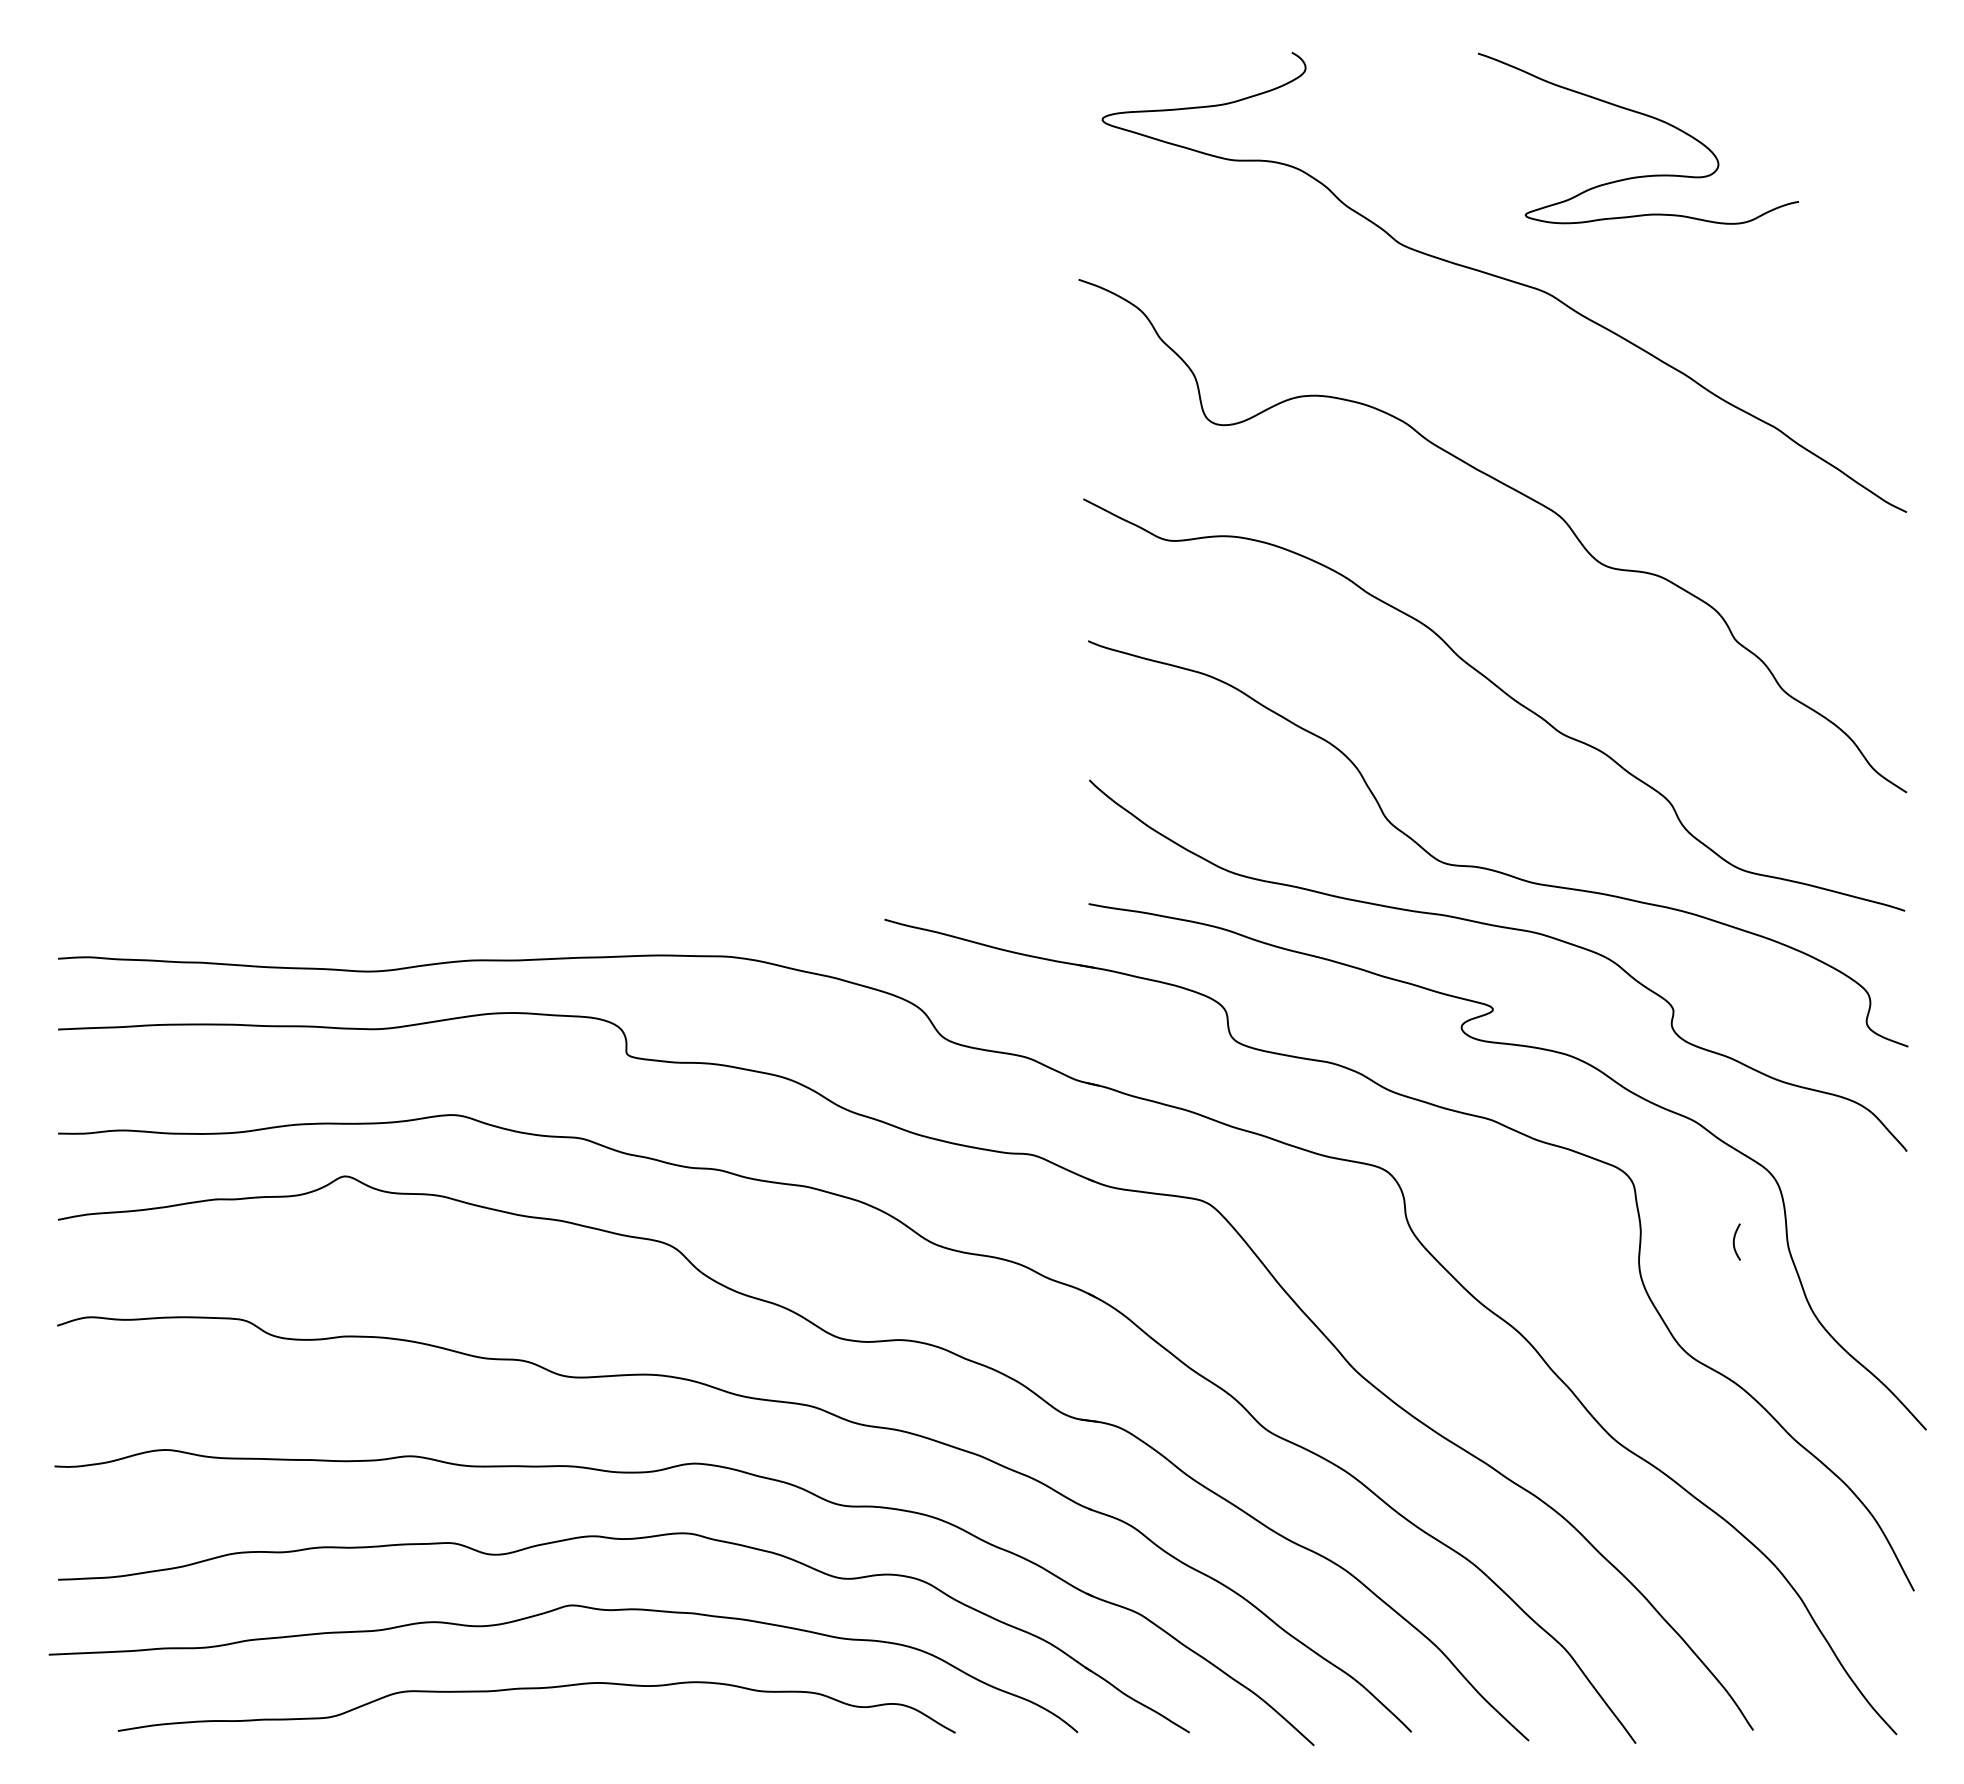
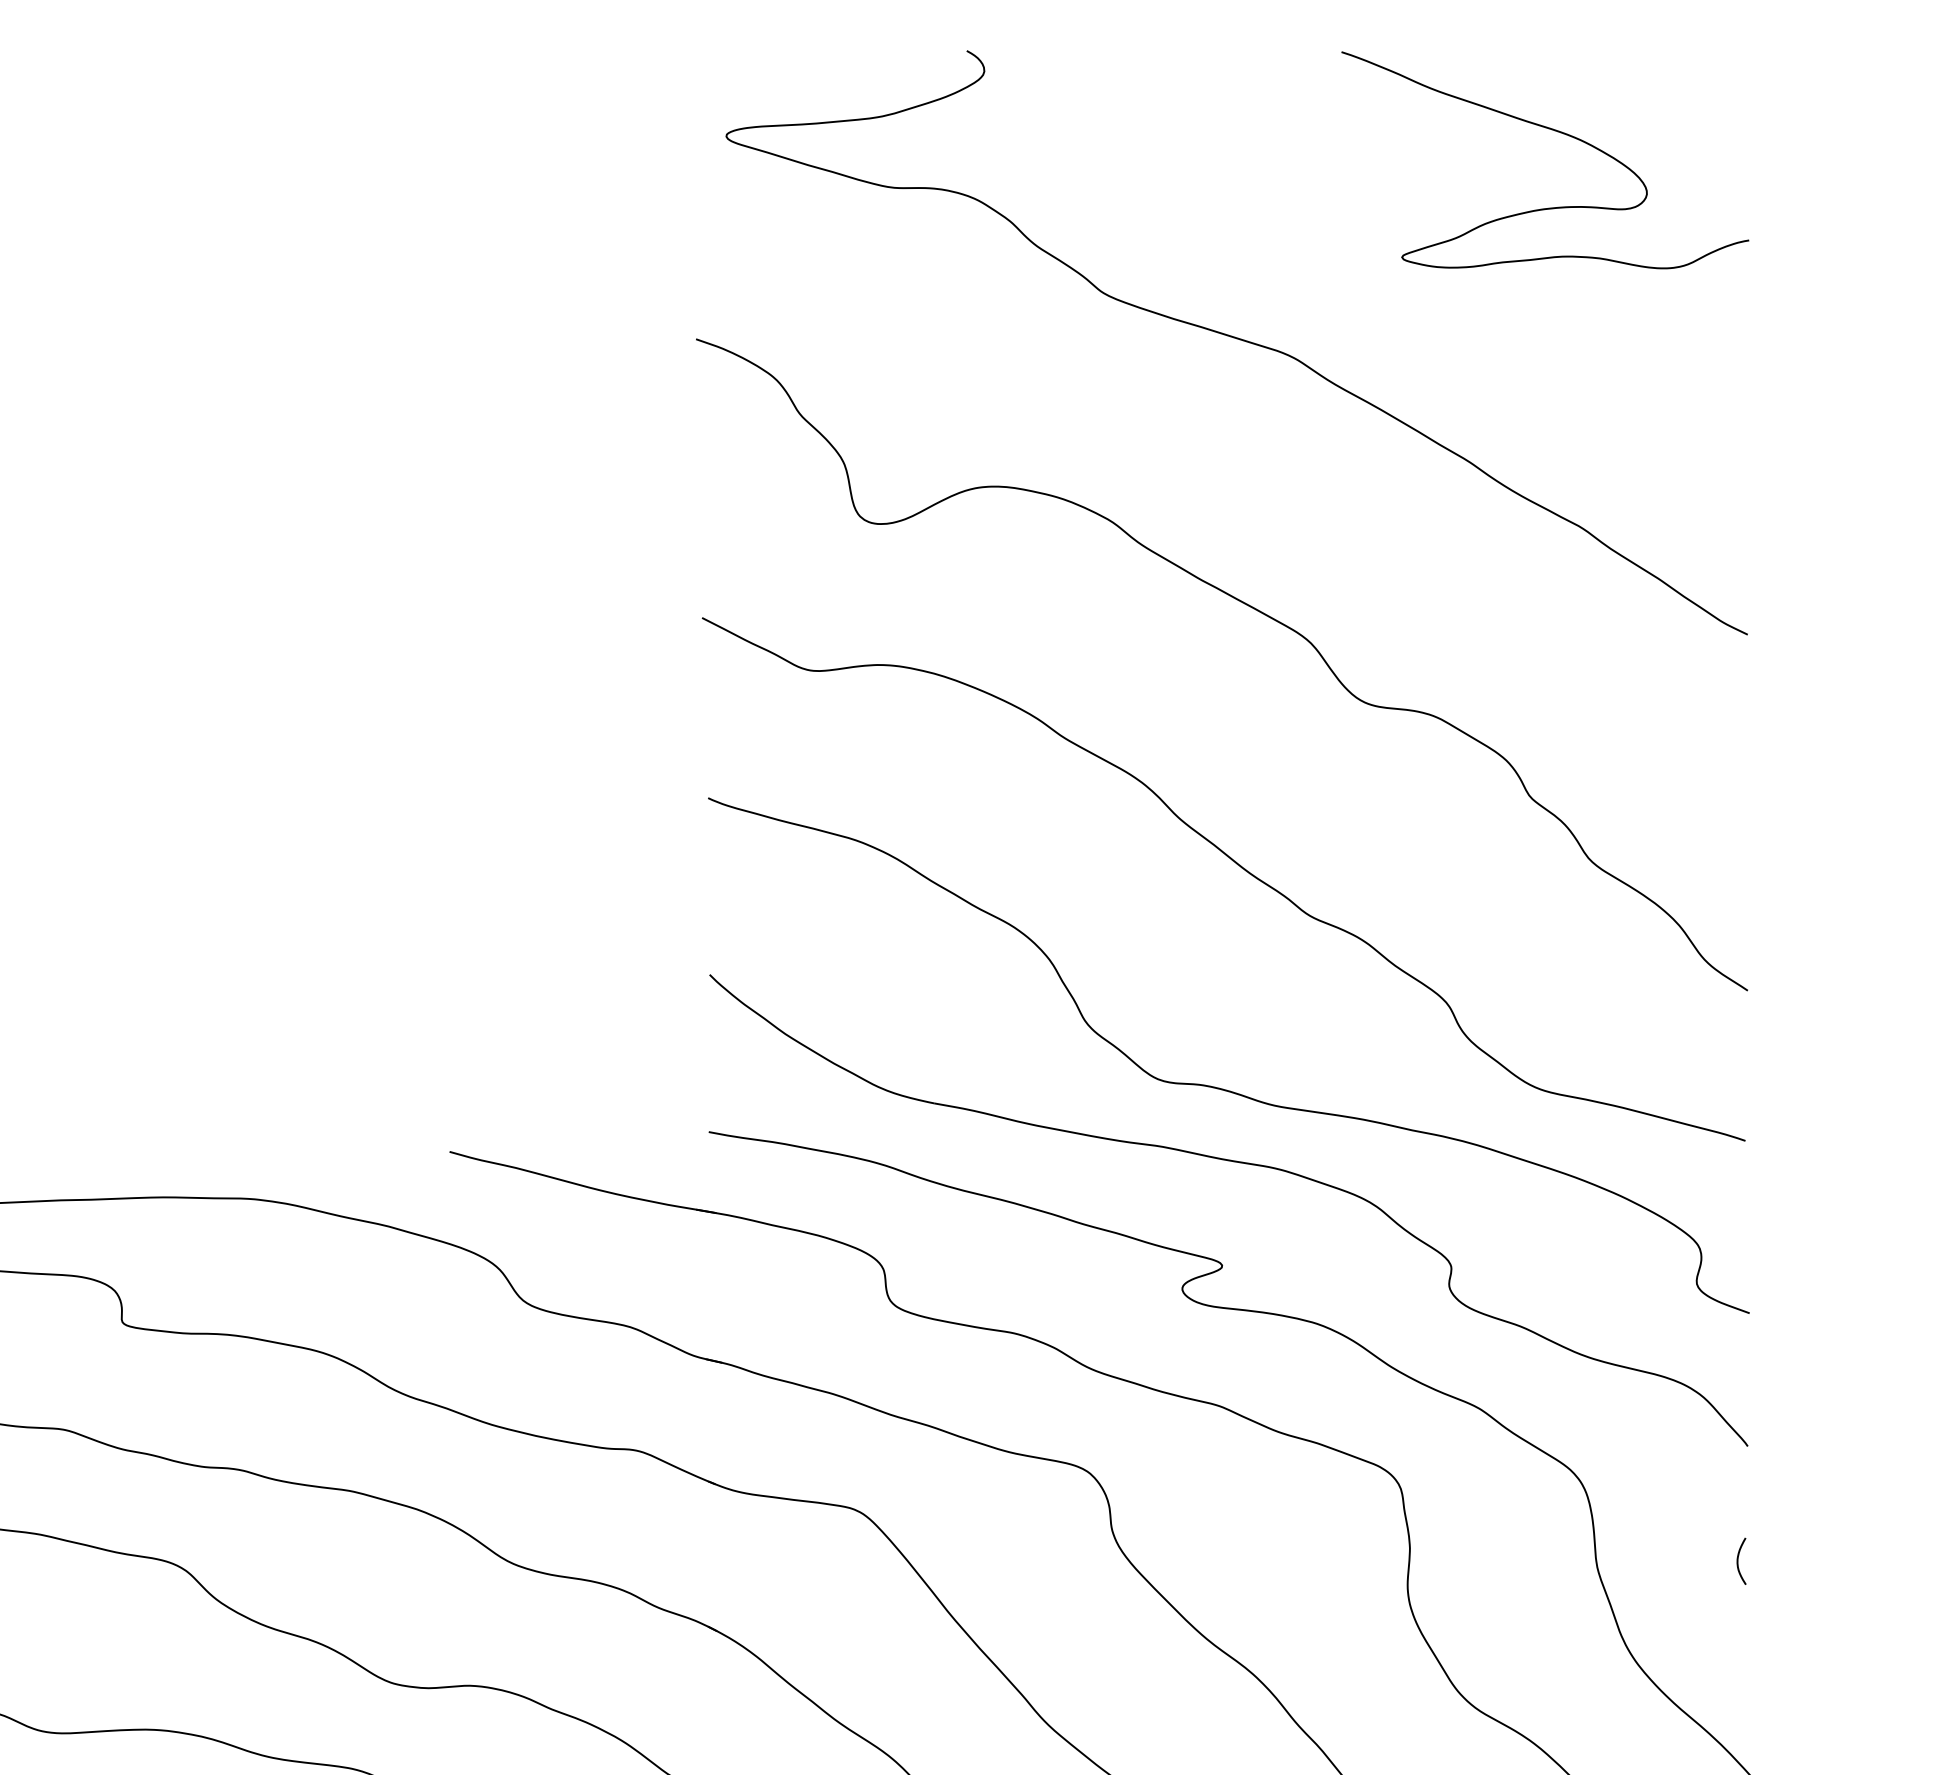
curve: (1643, 115) -> (1551, 130), moved
curve: (1734, 1241) -> (1738, 1560), moved

